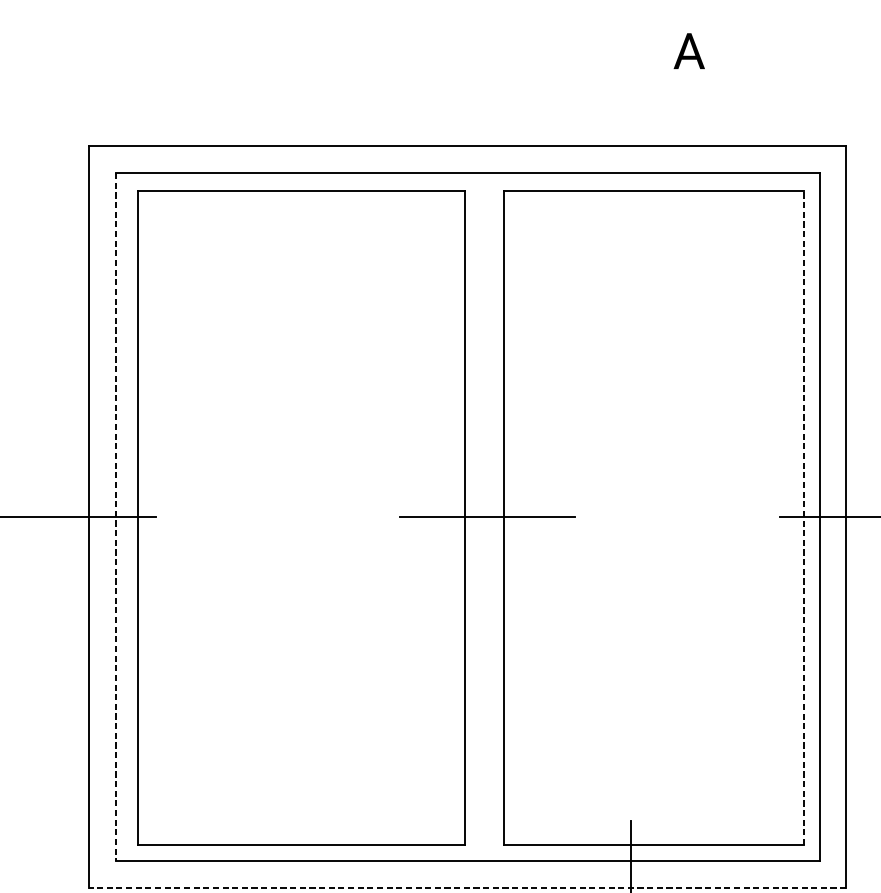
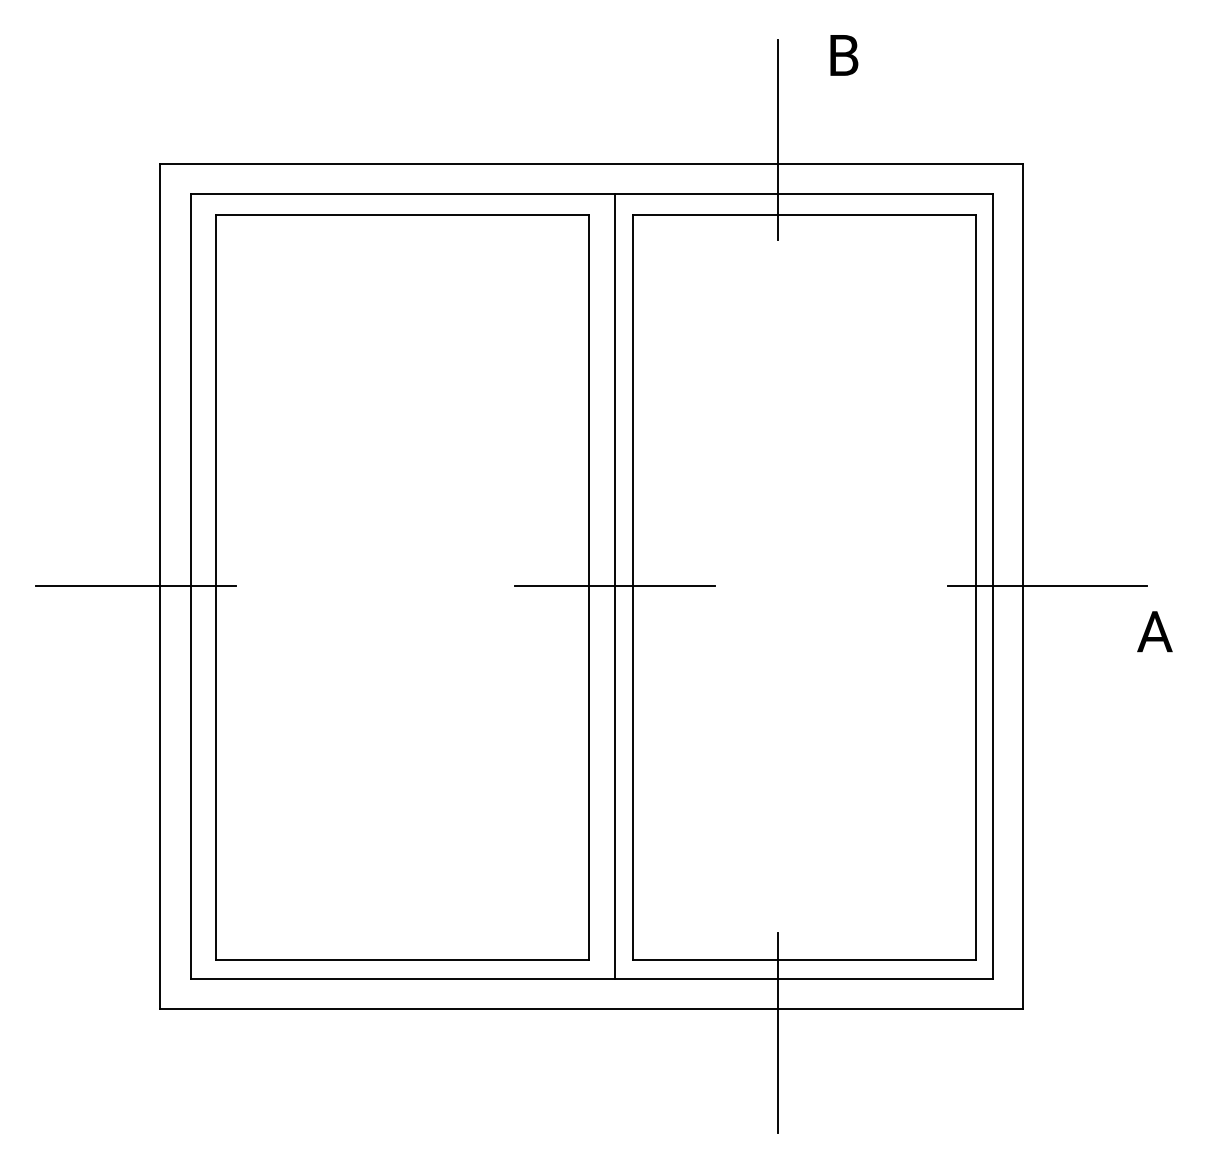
text: (689, 51) -> (844, 55), A -> B
line: (630, 124) -> (777, 139), added
line: (115, 517) -> (190, 586), dashed -> solid
line: (487, 517) -> (614, 586), added
line: (804, 517) -> (975, 587), dashed -> solid
line: (467, 887) -> (591, 1008), dashed -> solid

